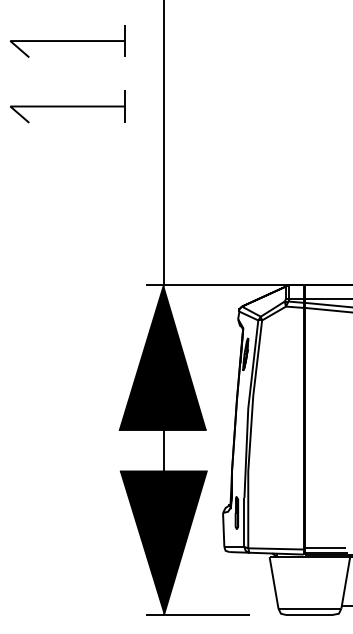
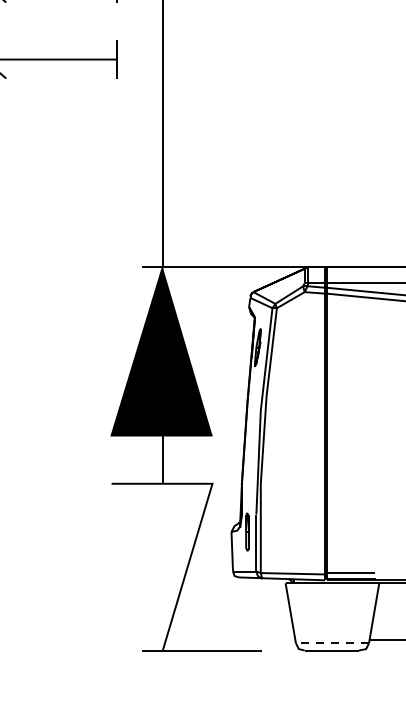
fill: (162, 542) -> (161, 566), removed
line: (309, 608) -> (331, 643), solid -> dashed

